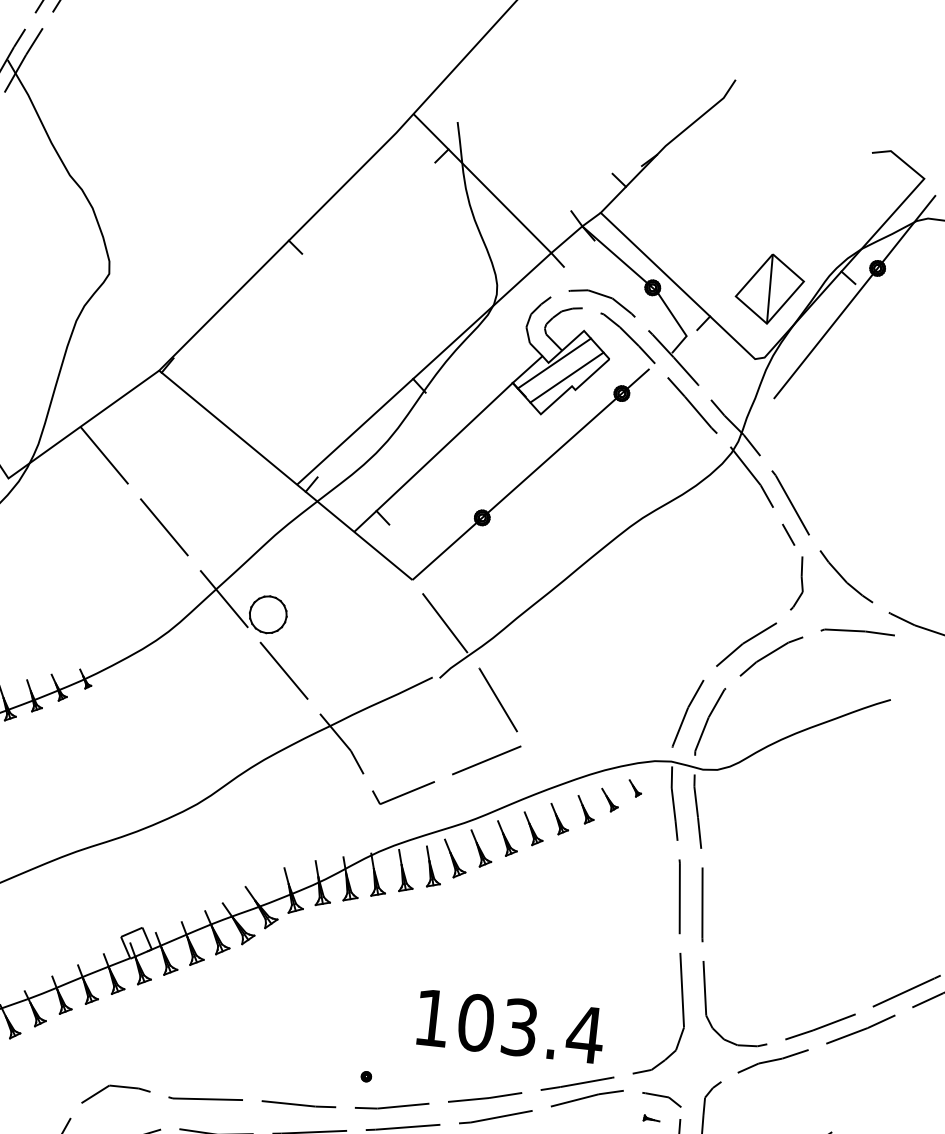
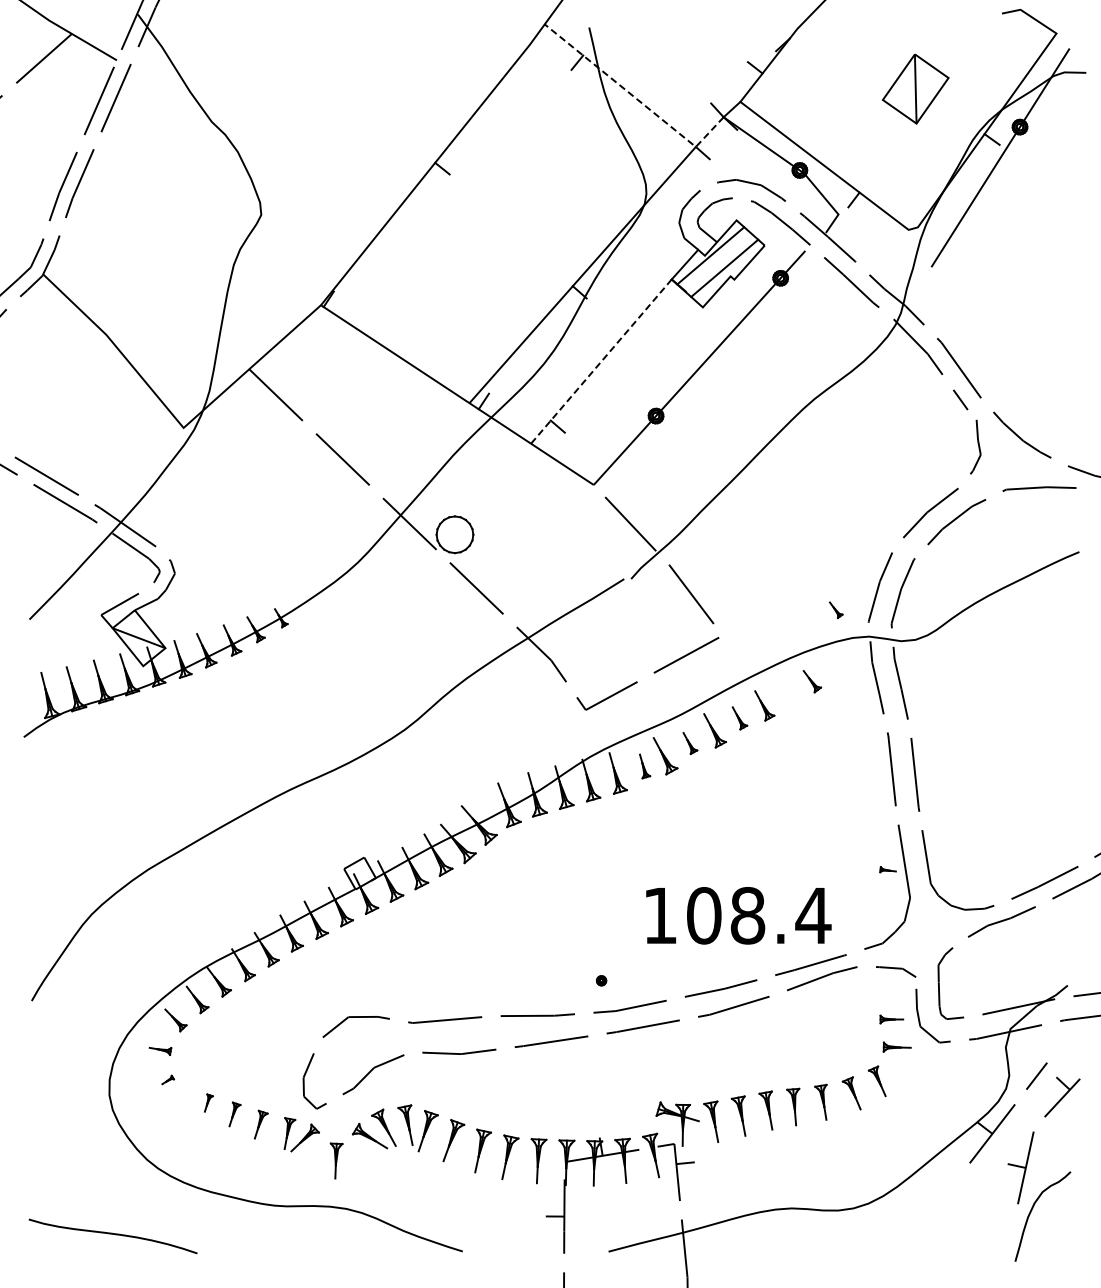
line: (497, 198) -> (636, 98), solid -> dashed
part: (769, 288) -> (915, 88), moved
line: (433, 457) -> (601, 361), solid -> dashed
part: (634, 788) -> (835, 610), moved
part: (585, 809) -> (789, 693), removed
part: (532, 829) -> (739, 718), size x0.7
part: (481, 849) -> (690, 743), size x0.6
part: (432, 867) -> (644, 766), size x0.6
text: (519, 1027) -> (747, 915), 103.4 -> 108.4
part: (651, 1118) -> (887, 869), moved

